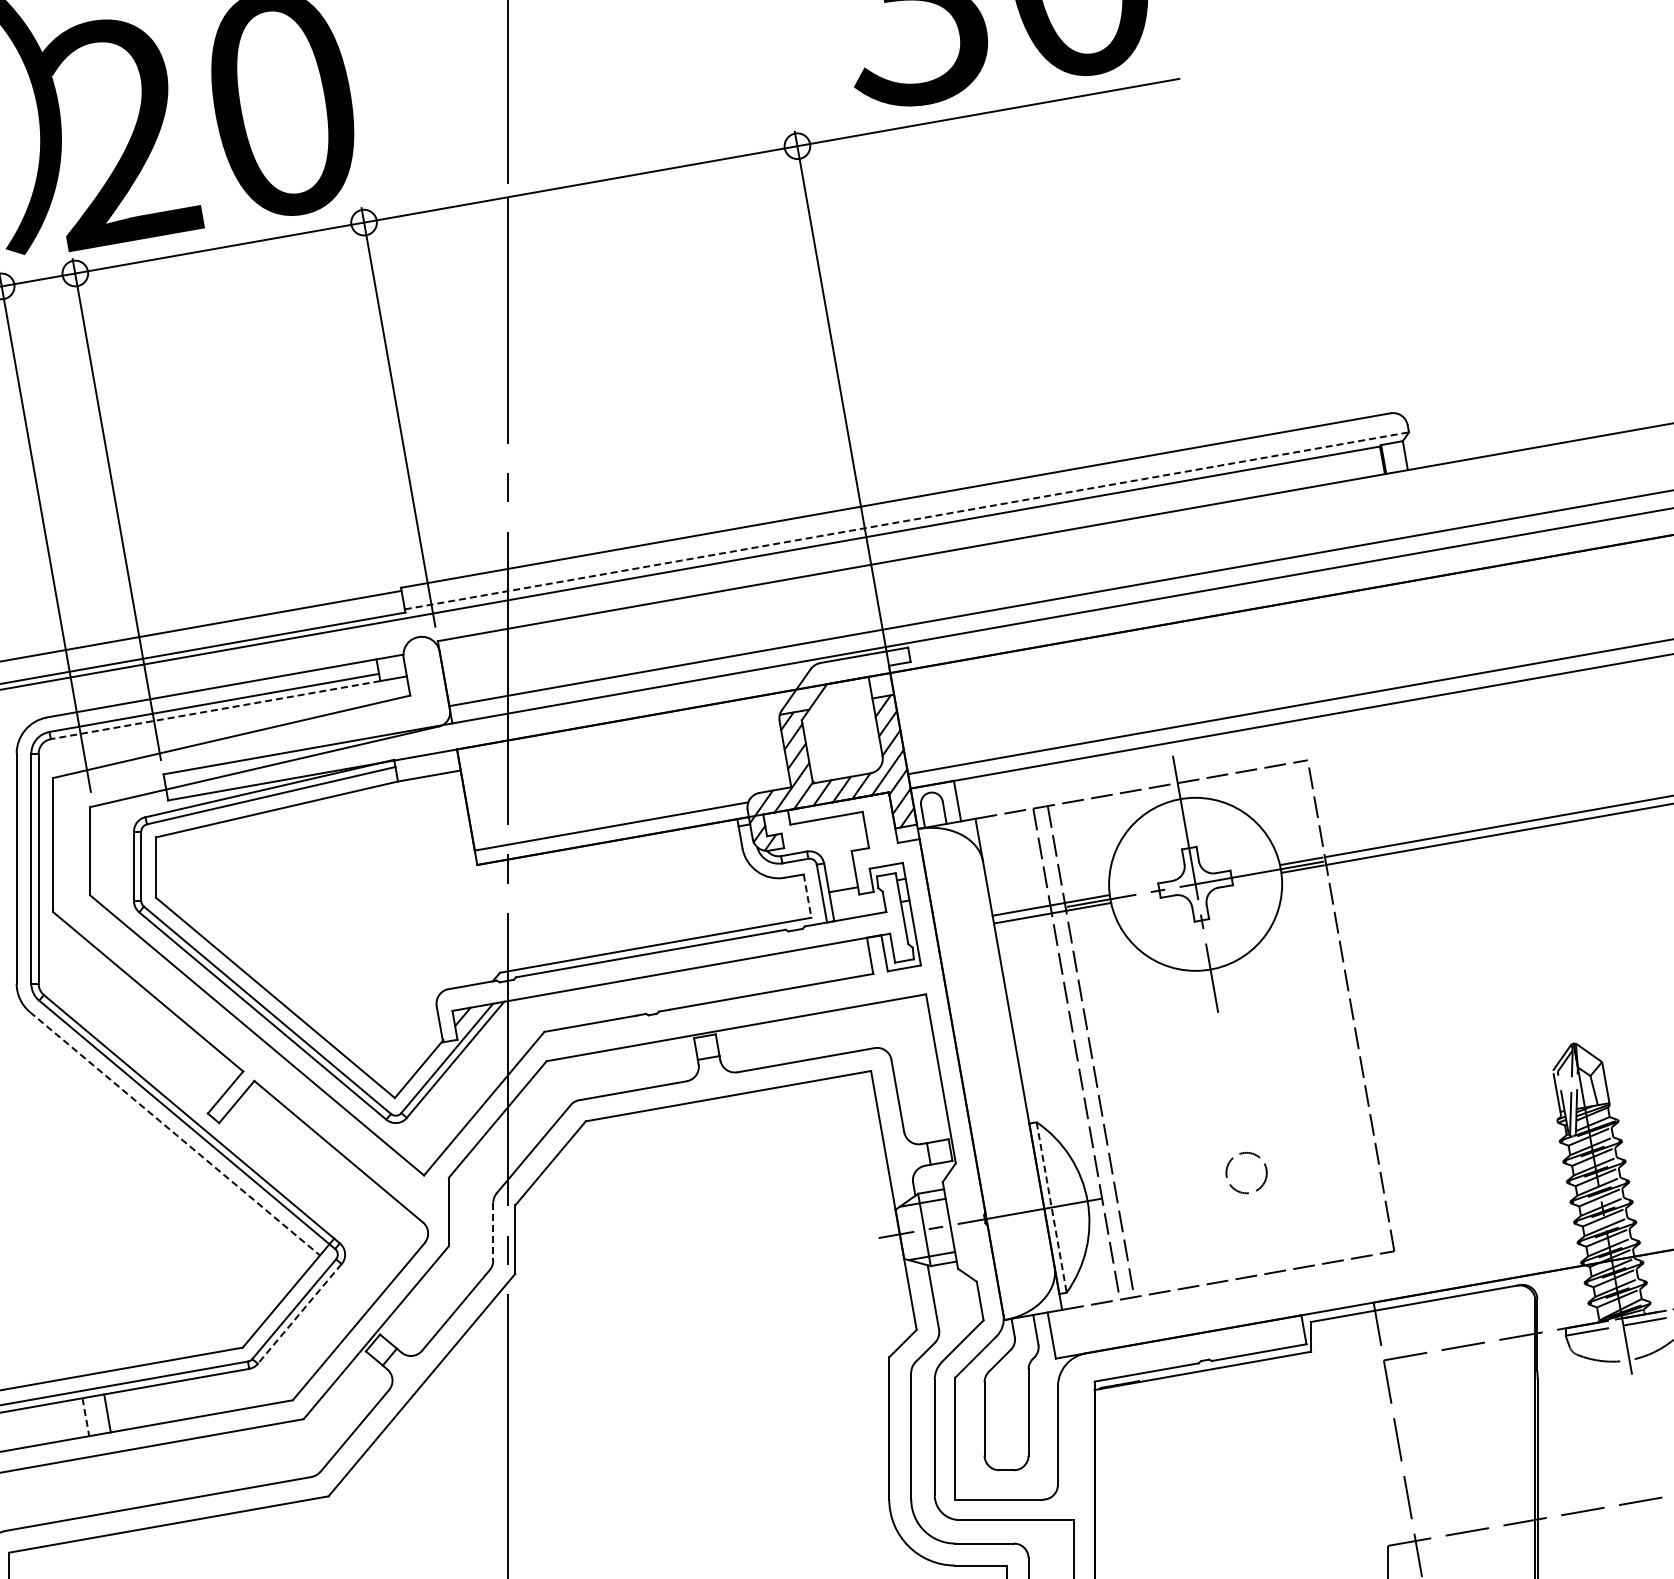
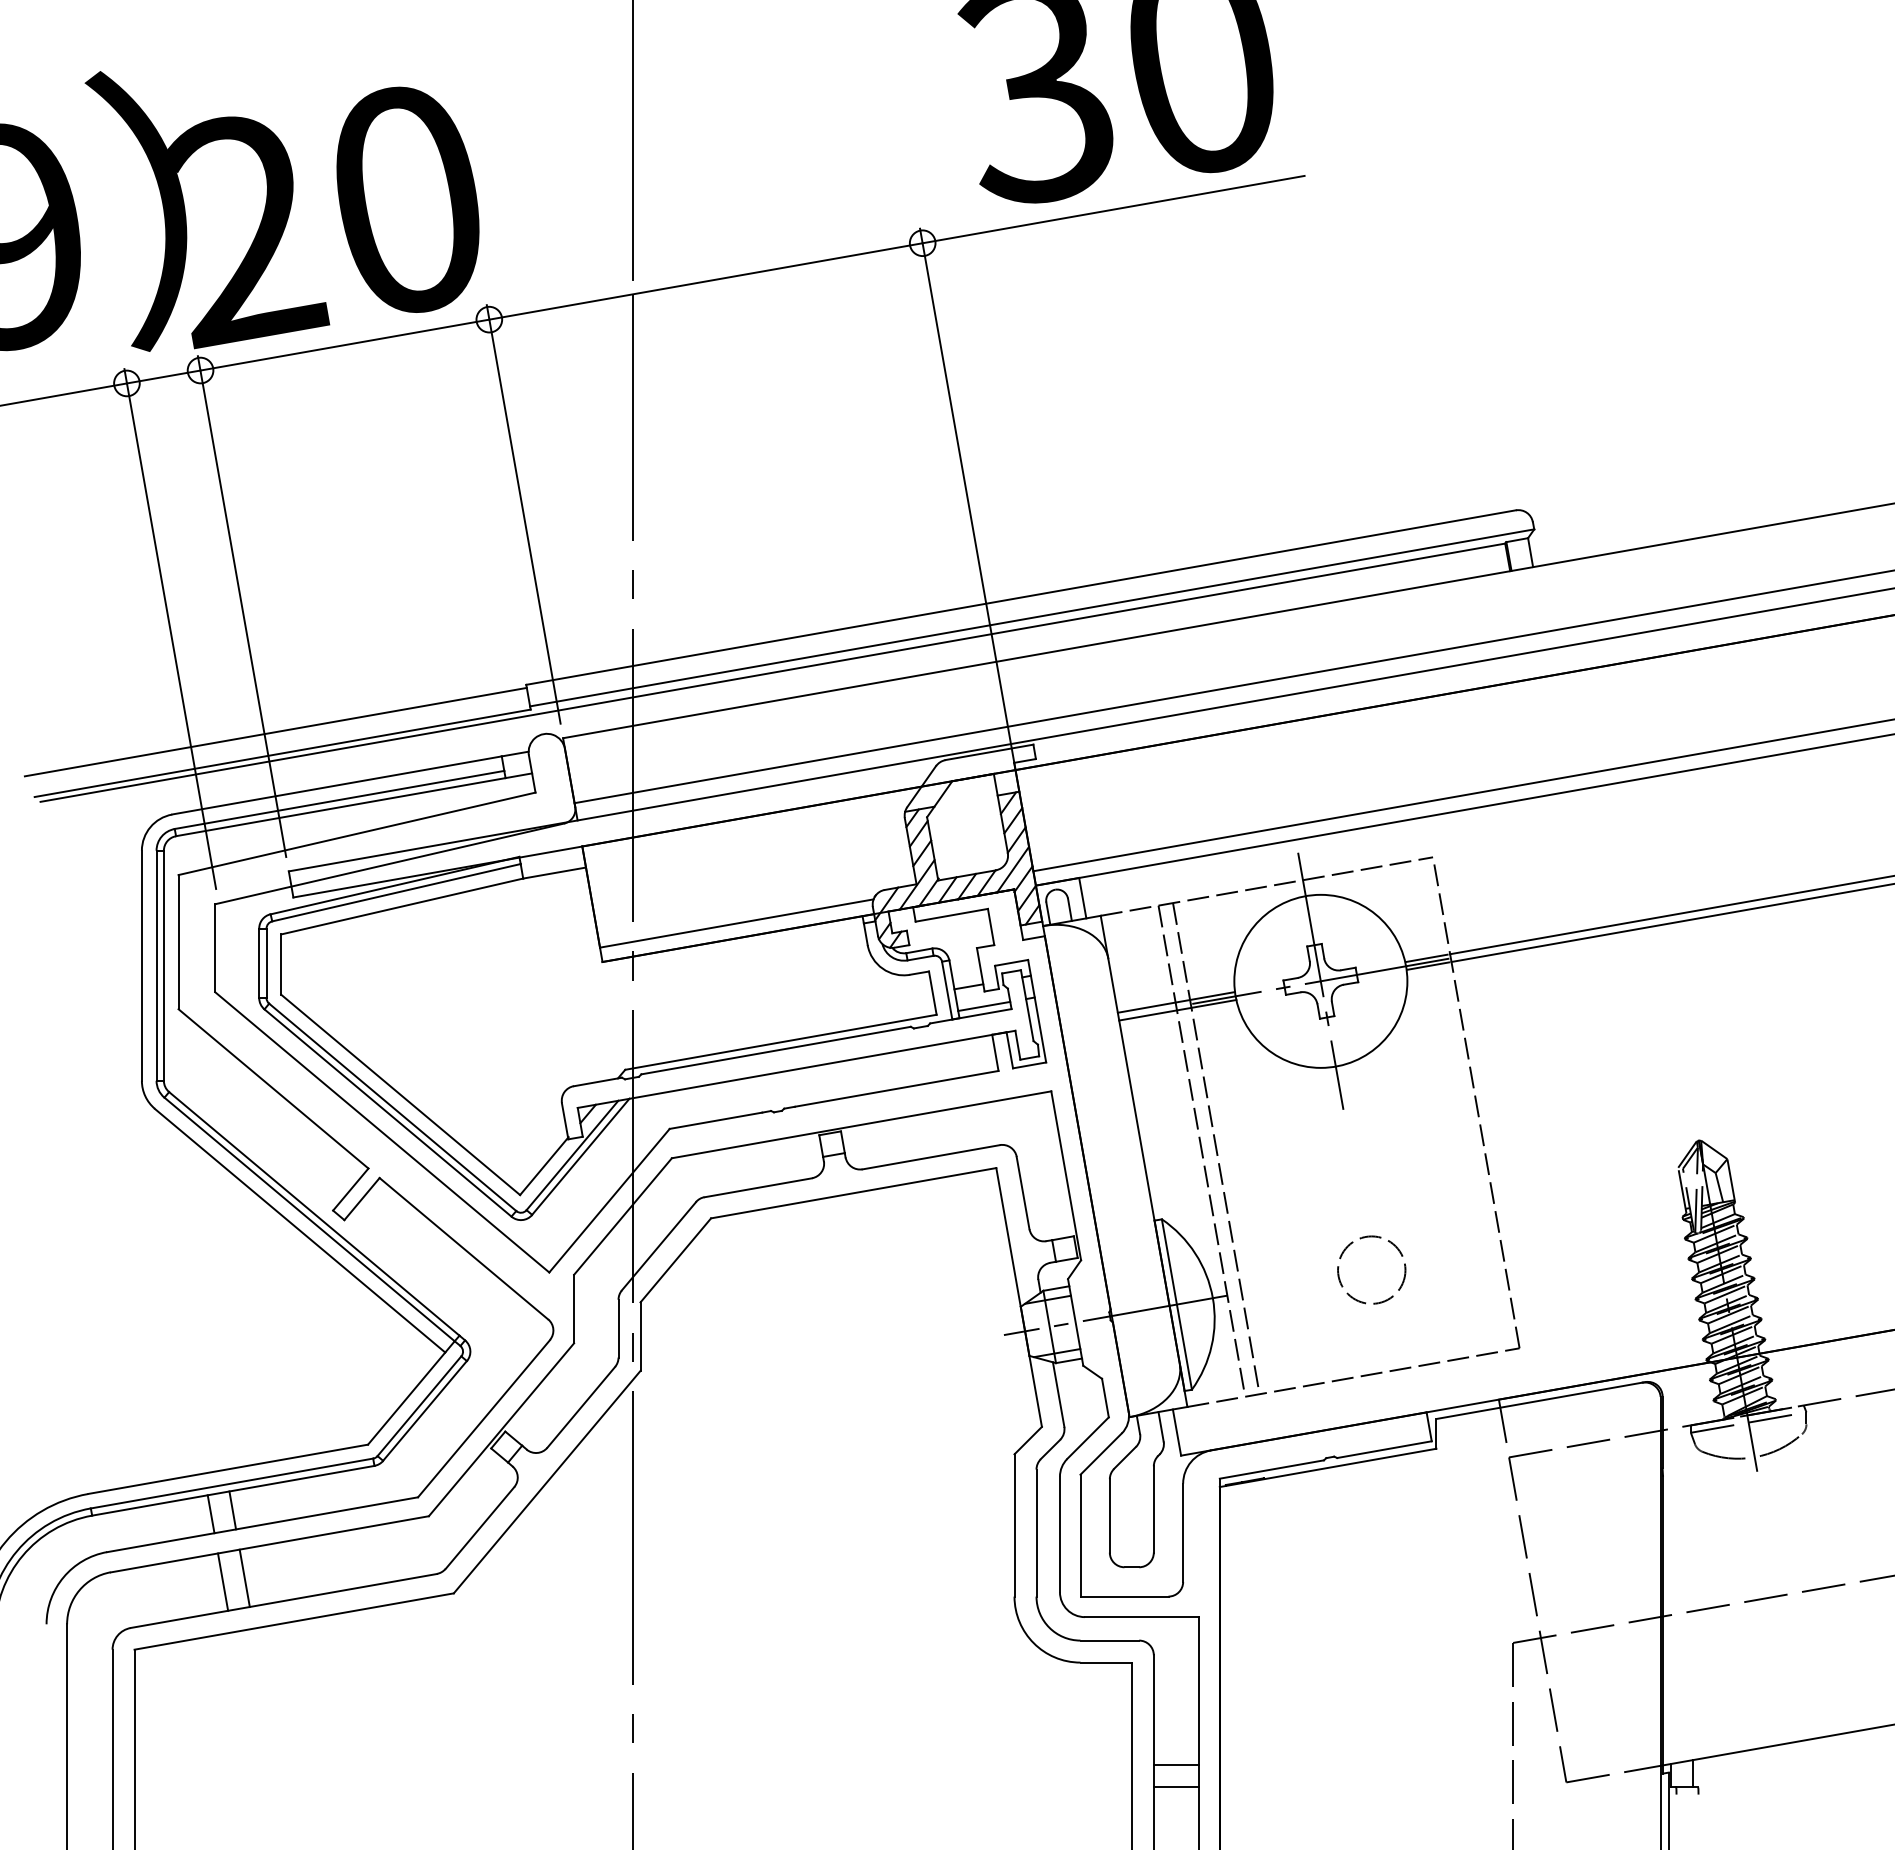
line: (907, 520) -> (1032, 617), dashed -> solid
line: (215, 710) -> (340, 807), dashed -> solid
line: (807, 896) -> (932, 993), dashed -> solid
line: (859, 909) -> (984, 1006), added
line: (175, 1133) -> (300, 1230), dashed -> solid
circle: (1246, 1172) -> (1371, 1269), size x1.67
line: (1051, 1207) -> (1176, 1304), dashed -> solid
line: (493, 1231) -> (618, 1328), dashed -> solid
line: (299, 1314) -> (424, 1411), dashed -> solid
line: (86, 1417) -> (211, 1514), dashed -> solid
line: (119, 1481) -> (244, 1578), added
line: (98, 1484) -> (223, 1581), added

